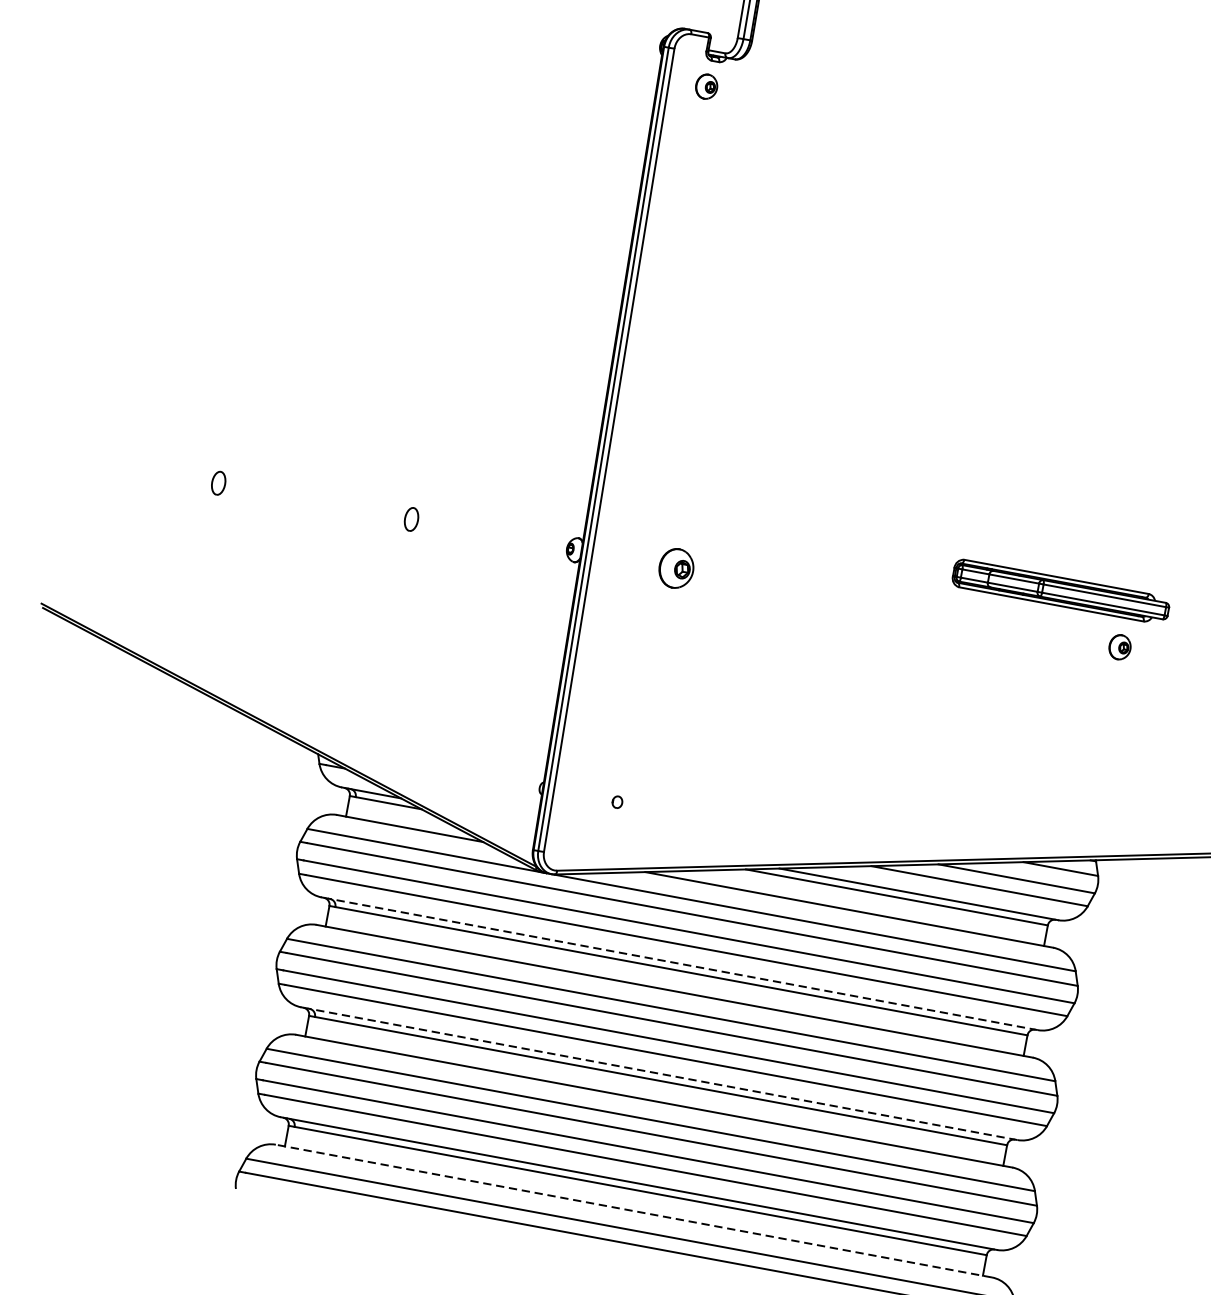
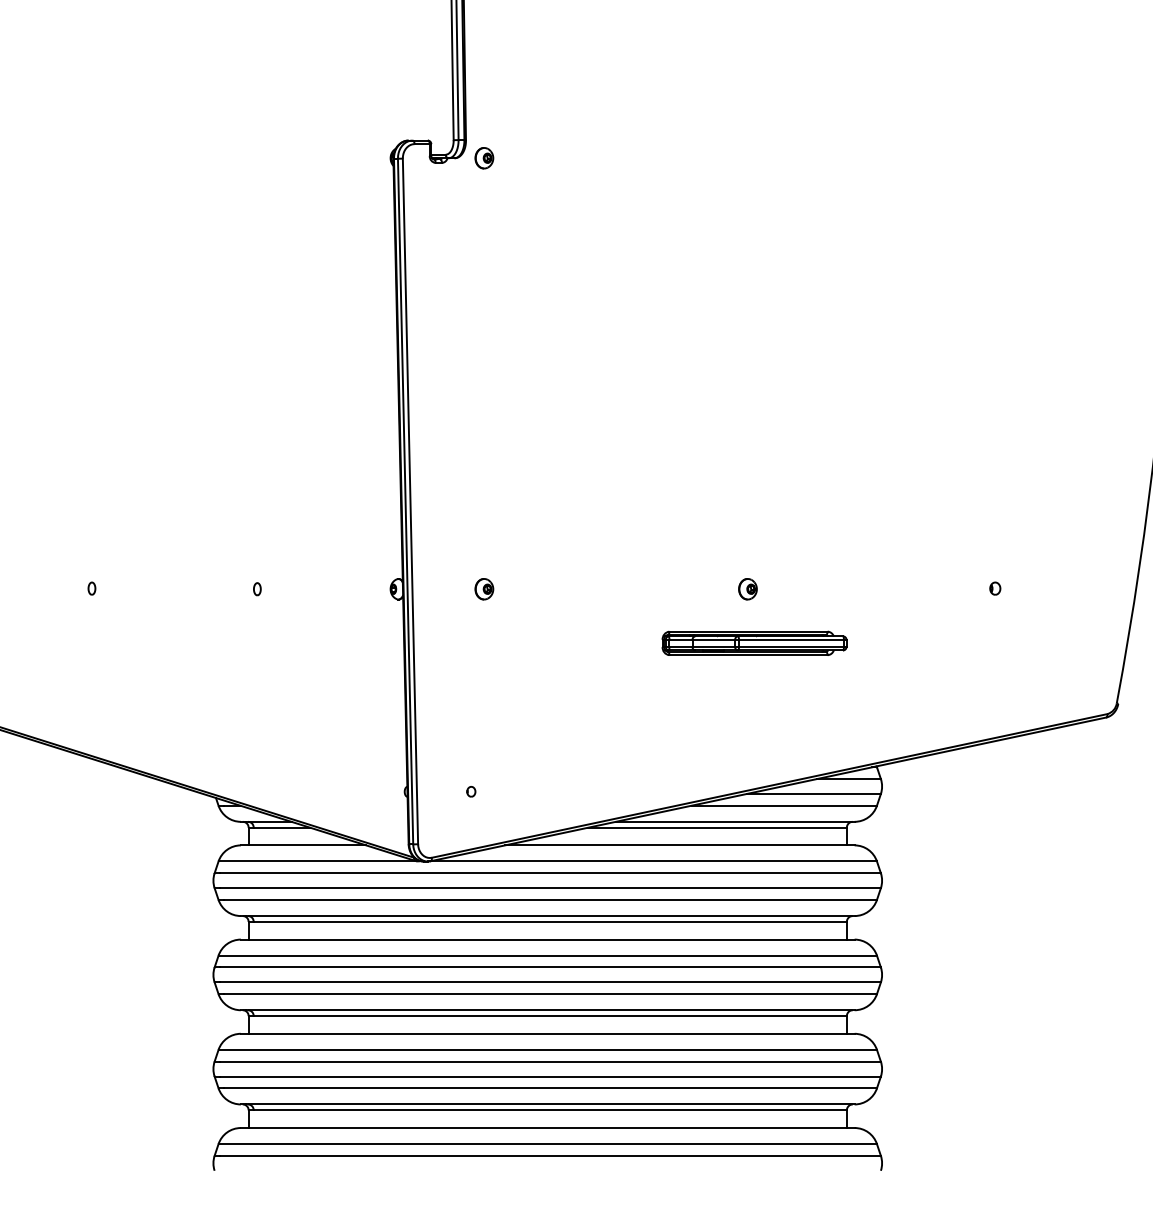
part: (706, 87) -> (484, 158), moved
part: (218, 482) -> (91, 588), size x0.62
part: (411, 519) -> (257, 589), size x0.62
part: (676, 569) -> (484, 589), size x0.62
part: (1061, 590) -> (754, 642), moved
part: (1119, 647) -> (747, 589), moved
line: (681, 964) -> (549, 916), dashed -> solid
line: (661, 1074) -> (549, 1010), dashed -> solid
line: (633, 1211) -> (547, 1128), dashed -> solid

